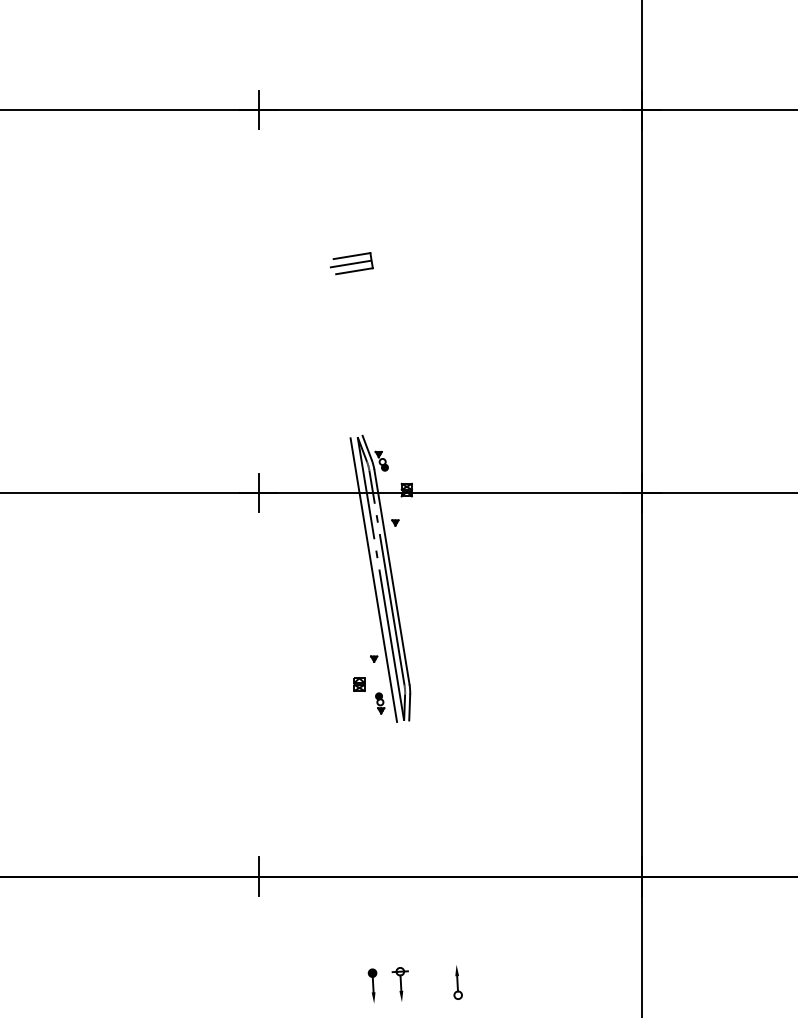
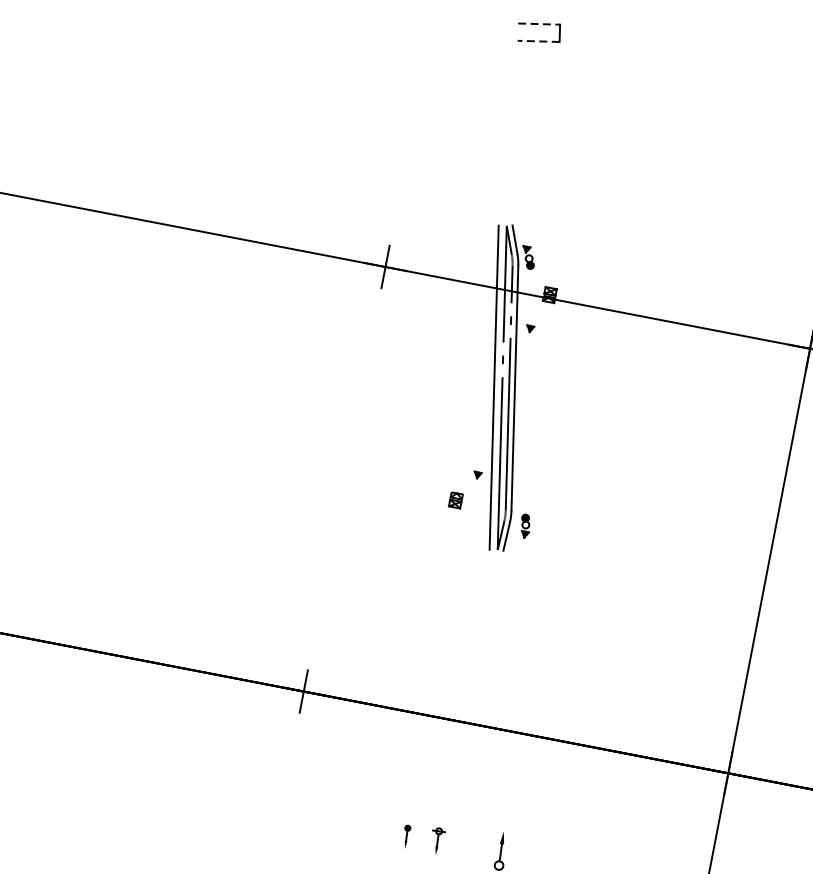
line: (352, 256) -> (539, 24), solid -> dashed
line: (350, 263) -> (535, 31), removed
line: (354, 271) -> (538, 41), solid -> dashed
part: (380, 703) -> (525, 526), moved
part: (399, 984) -> (436, 841), size x0.7
part: (372, 985) -> (406, 836), size x0.6

